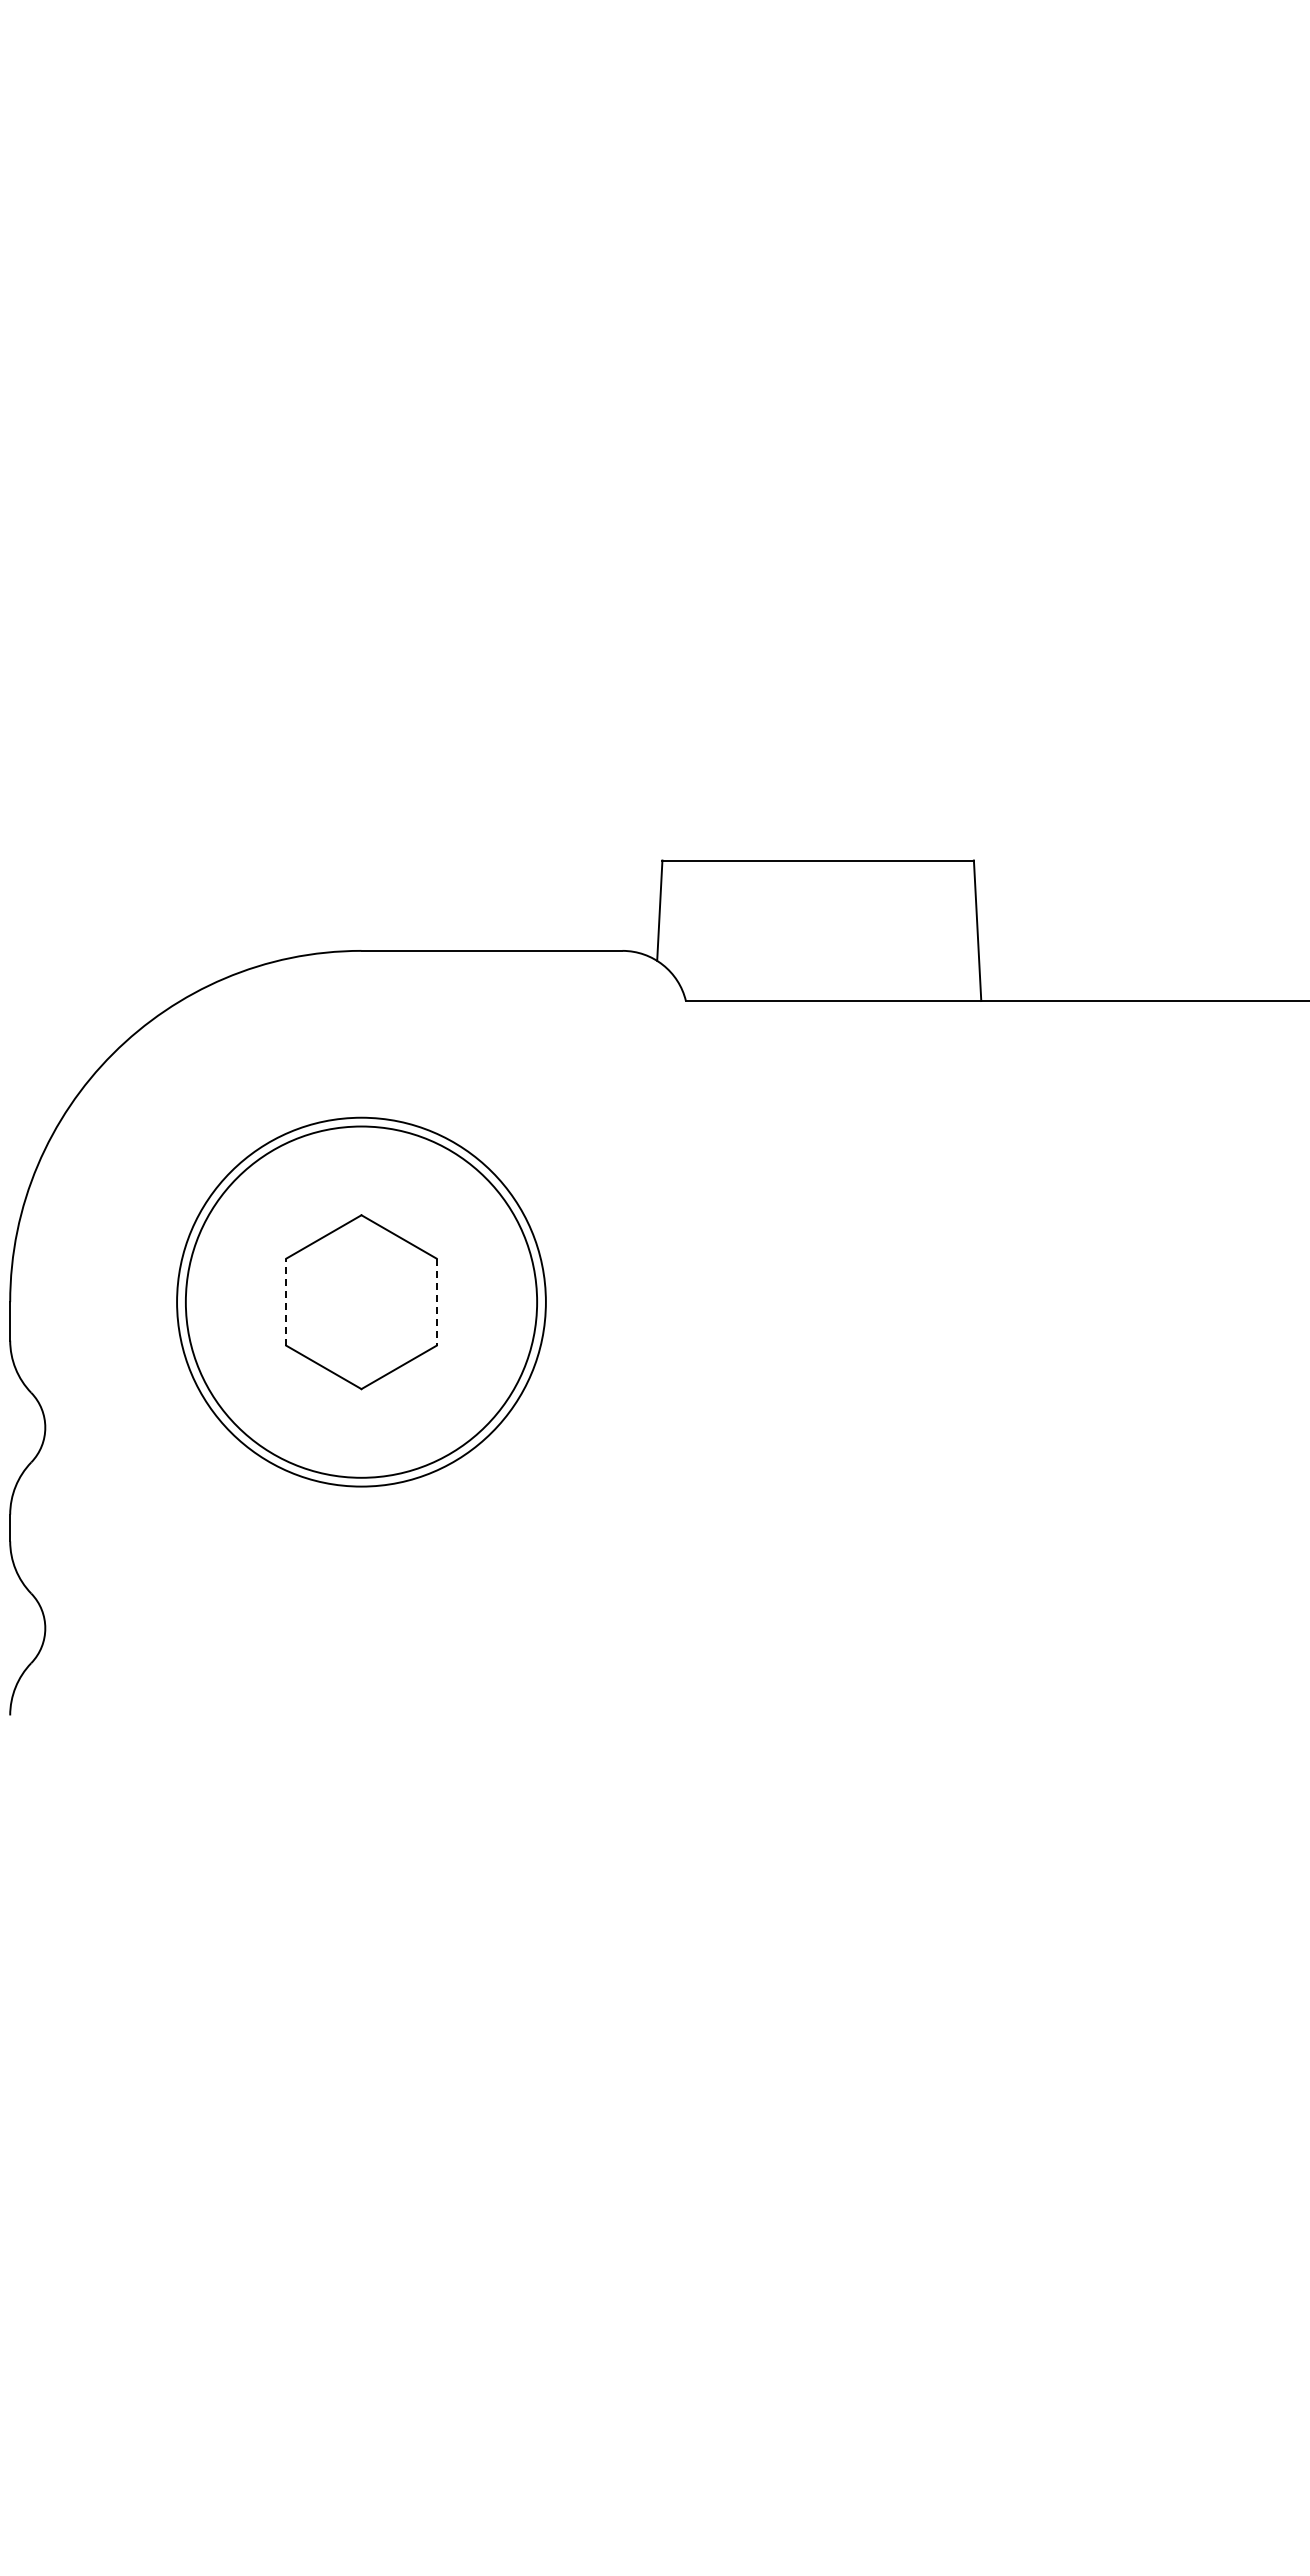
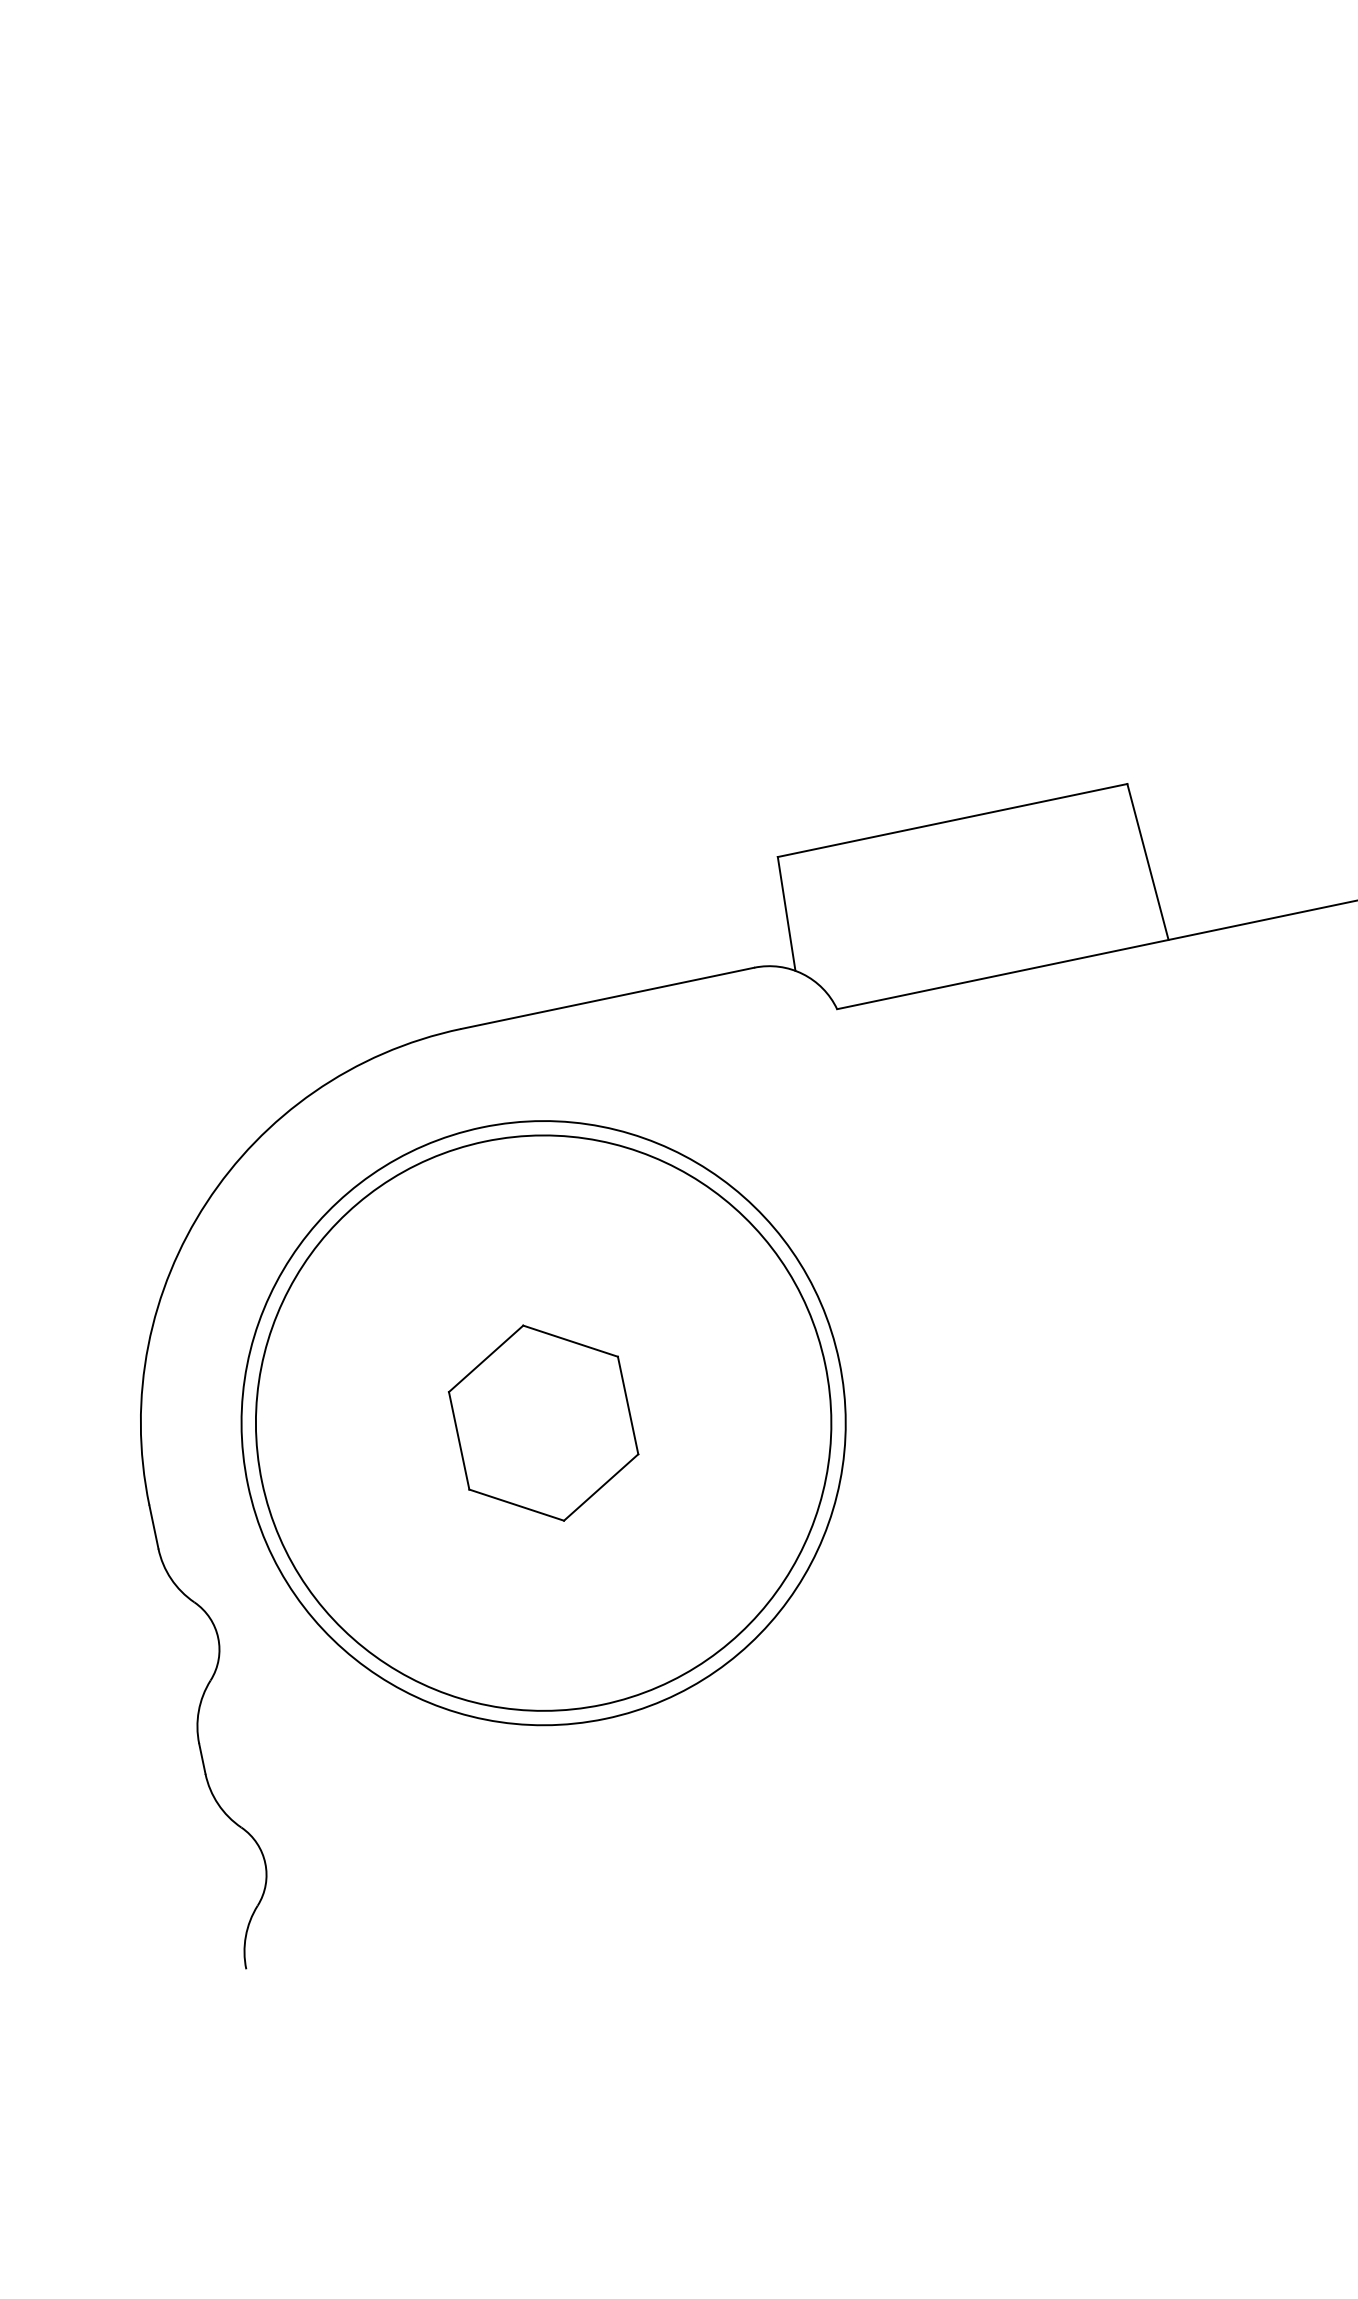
line: (286, 1301) -> (459, 1439), dashed -> solid
circle: (361, 1301) -> (543, 1422), size x1.43
circle: (361, 1302) -> (543, 1423), size x1.43
line: (436, 1302) -> (627, 1405), dashed -> solid

